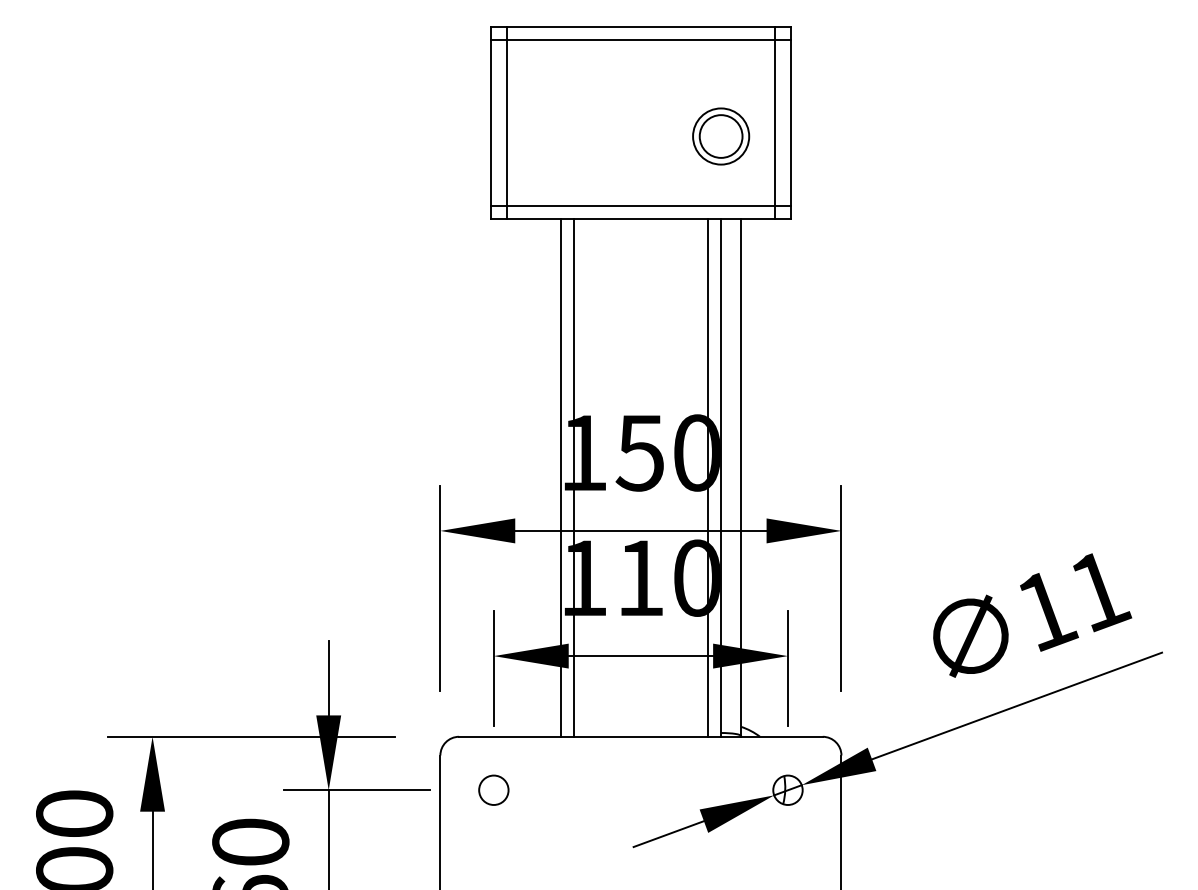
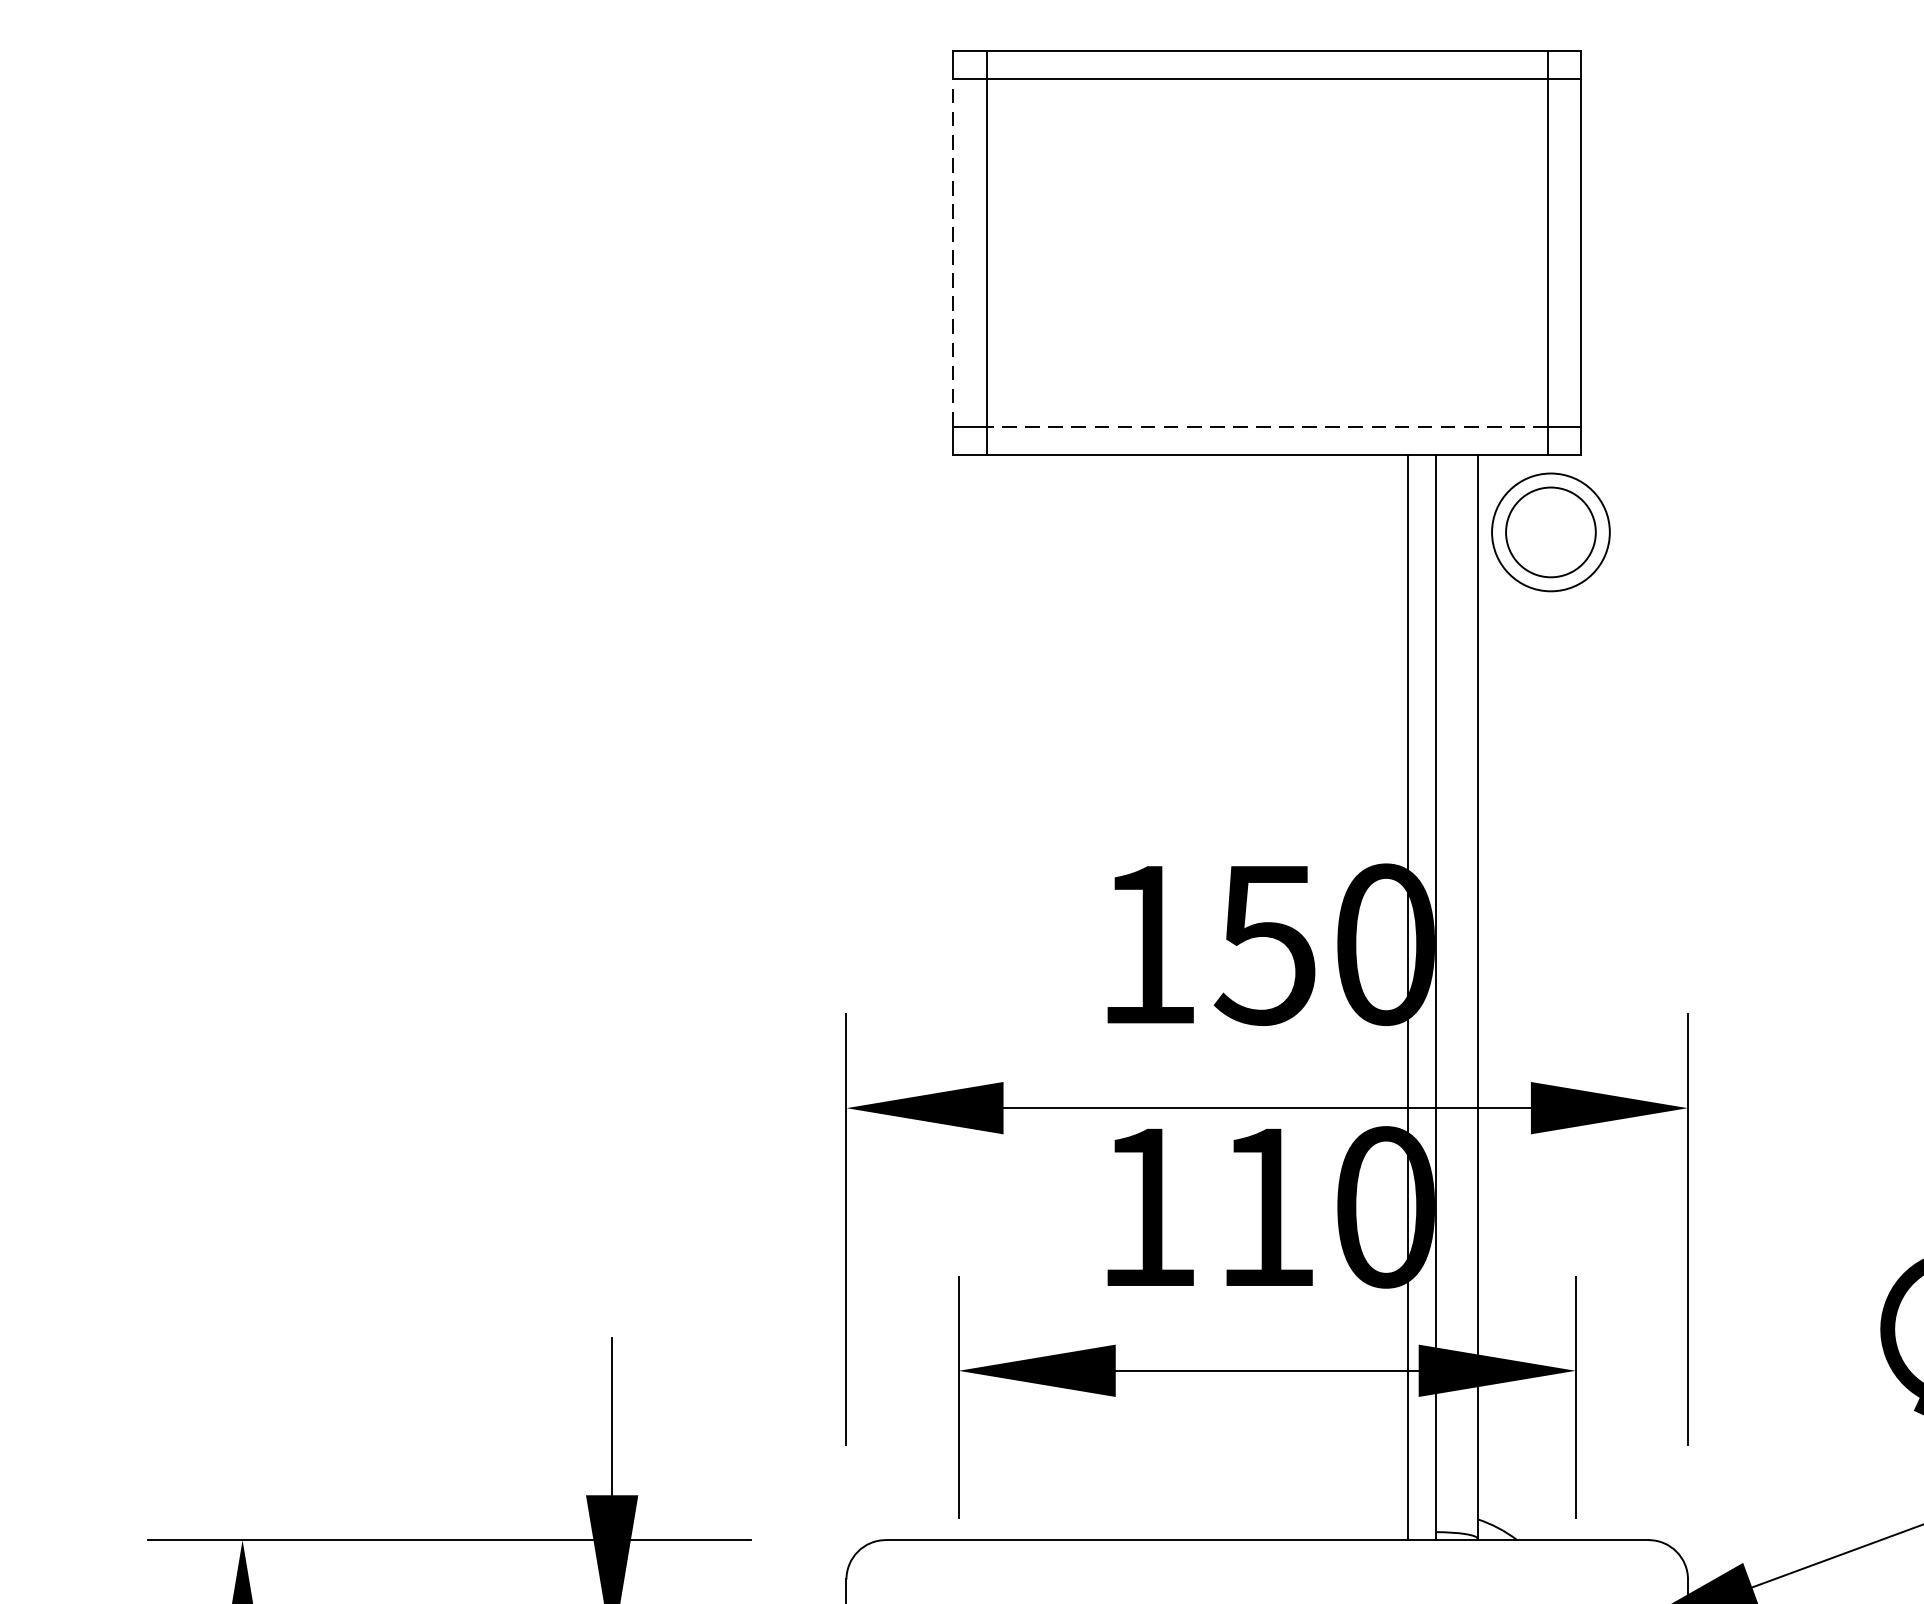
line: (491, 123) -> (953, 253), solid -> dashed
part: (721, 136) -> (1551, 532), moved
line: (640, 206) -> (1266, 427), solid -> dashed
line: (560, 477) -> (1098, 996), removed
line: (574, 477) -> (1127, 996), removed

